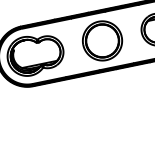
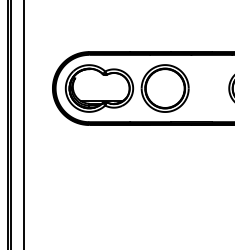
part: (101, 41) -> (164, 88), moved

